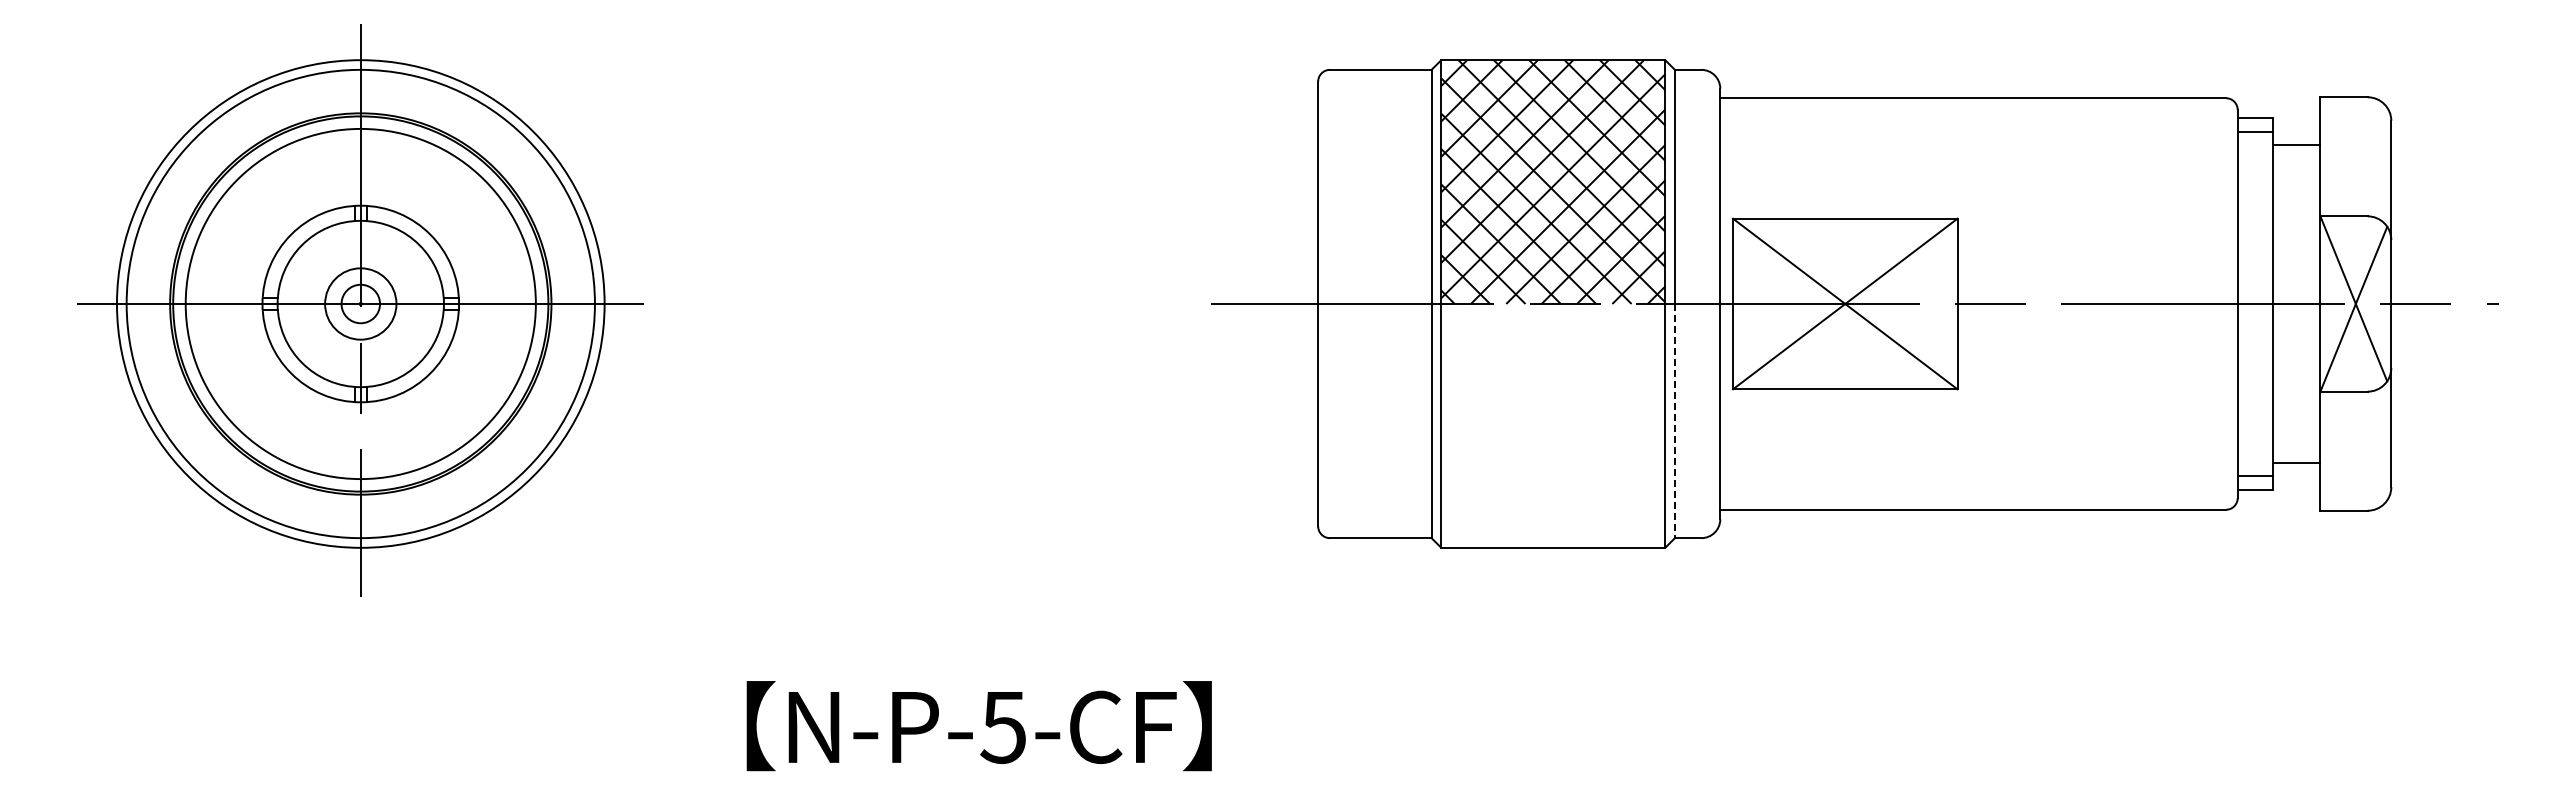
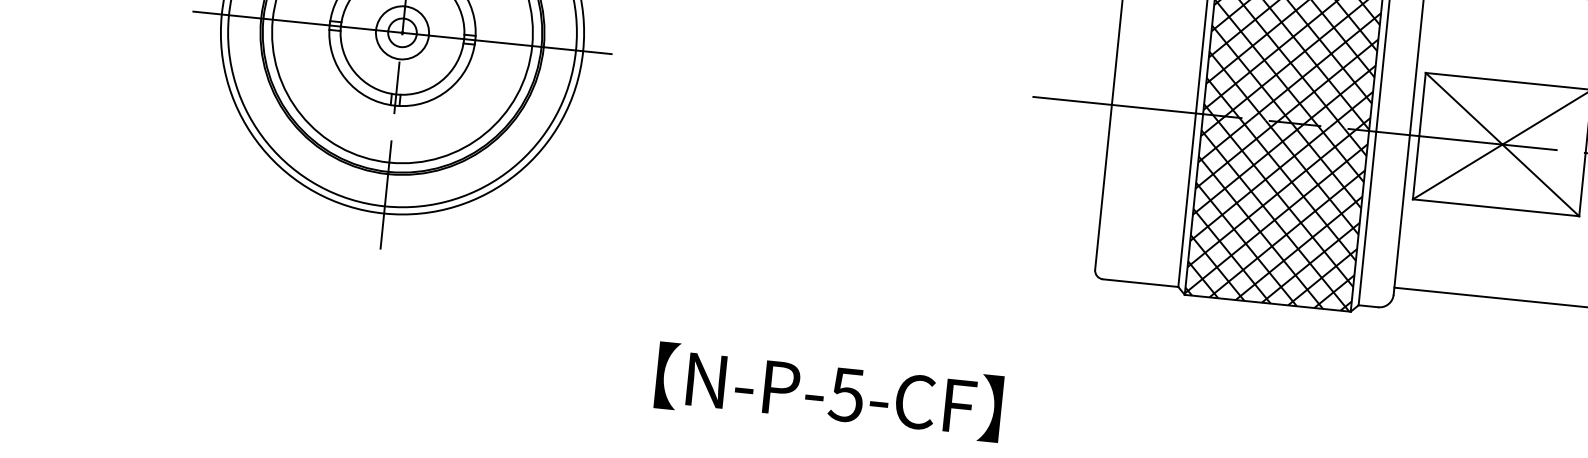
line: (1674, 421) -> (1367, 218), dashed -> solid
hatch: (1553, 425) -> (1277, 212), added

